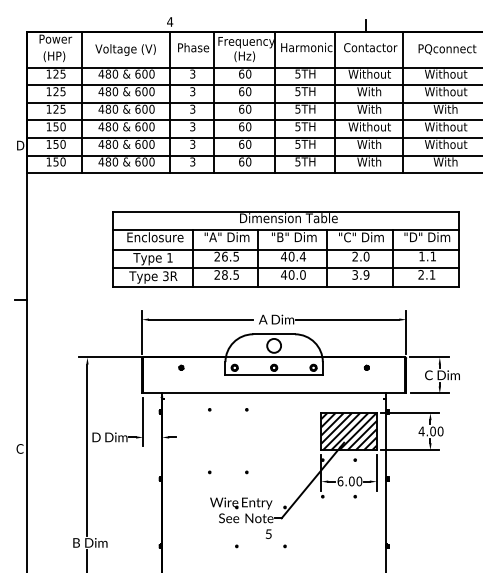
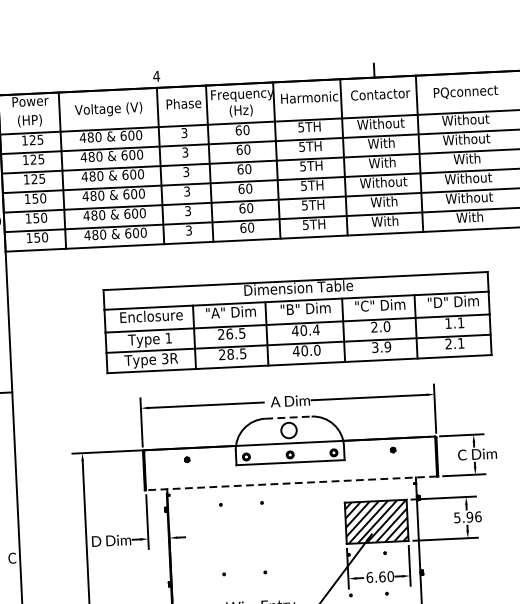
line: (274, 334) -> (288, 417), solid -> dashed
line: (273, 393) -> (290, 483), solid -> dashed
text: (430, 431) -> (467, 517), 4.00 -> 5.96
text: (351, 480) -> (381, 575), 6.00 -> 6.60

